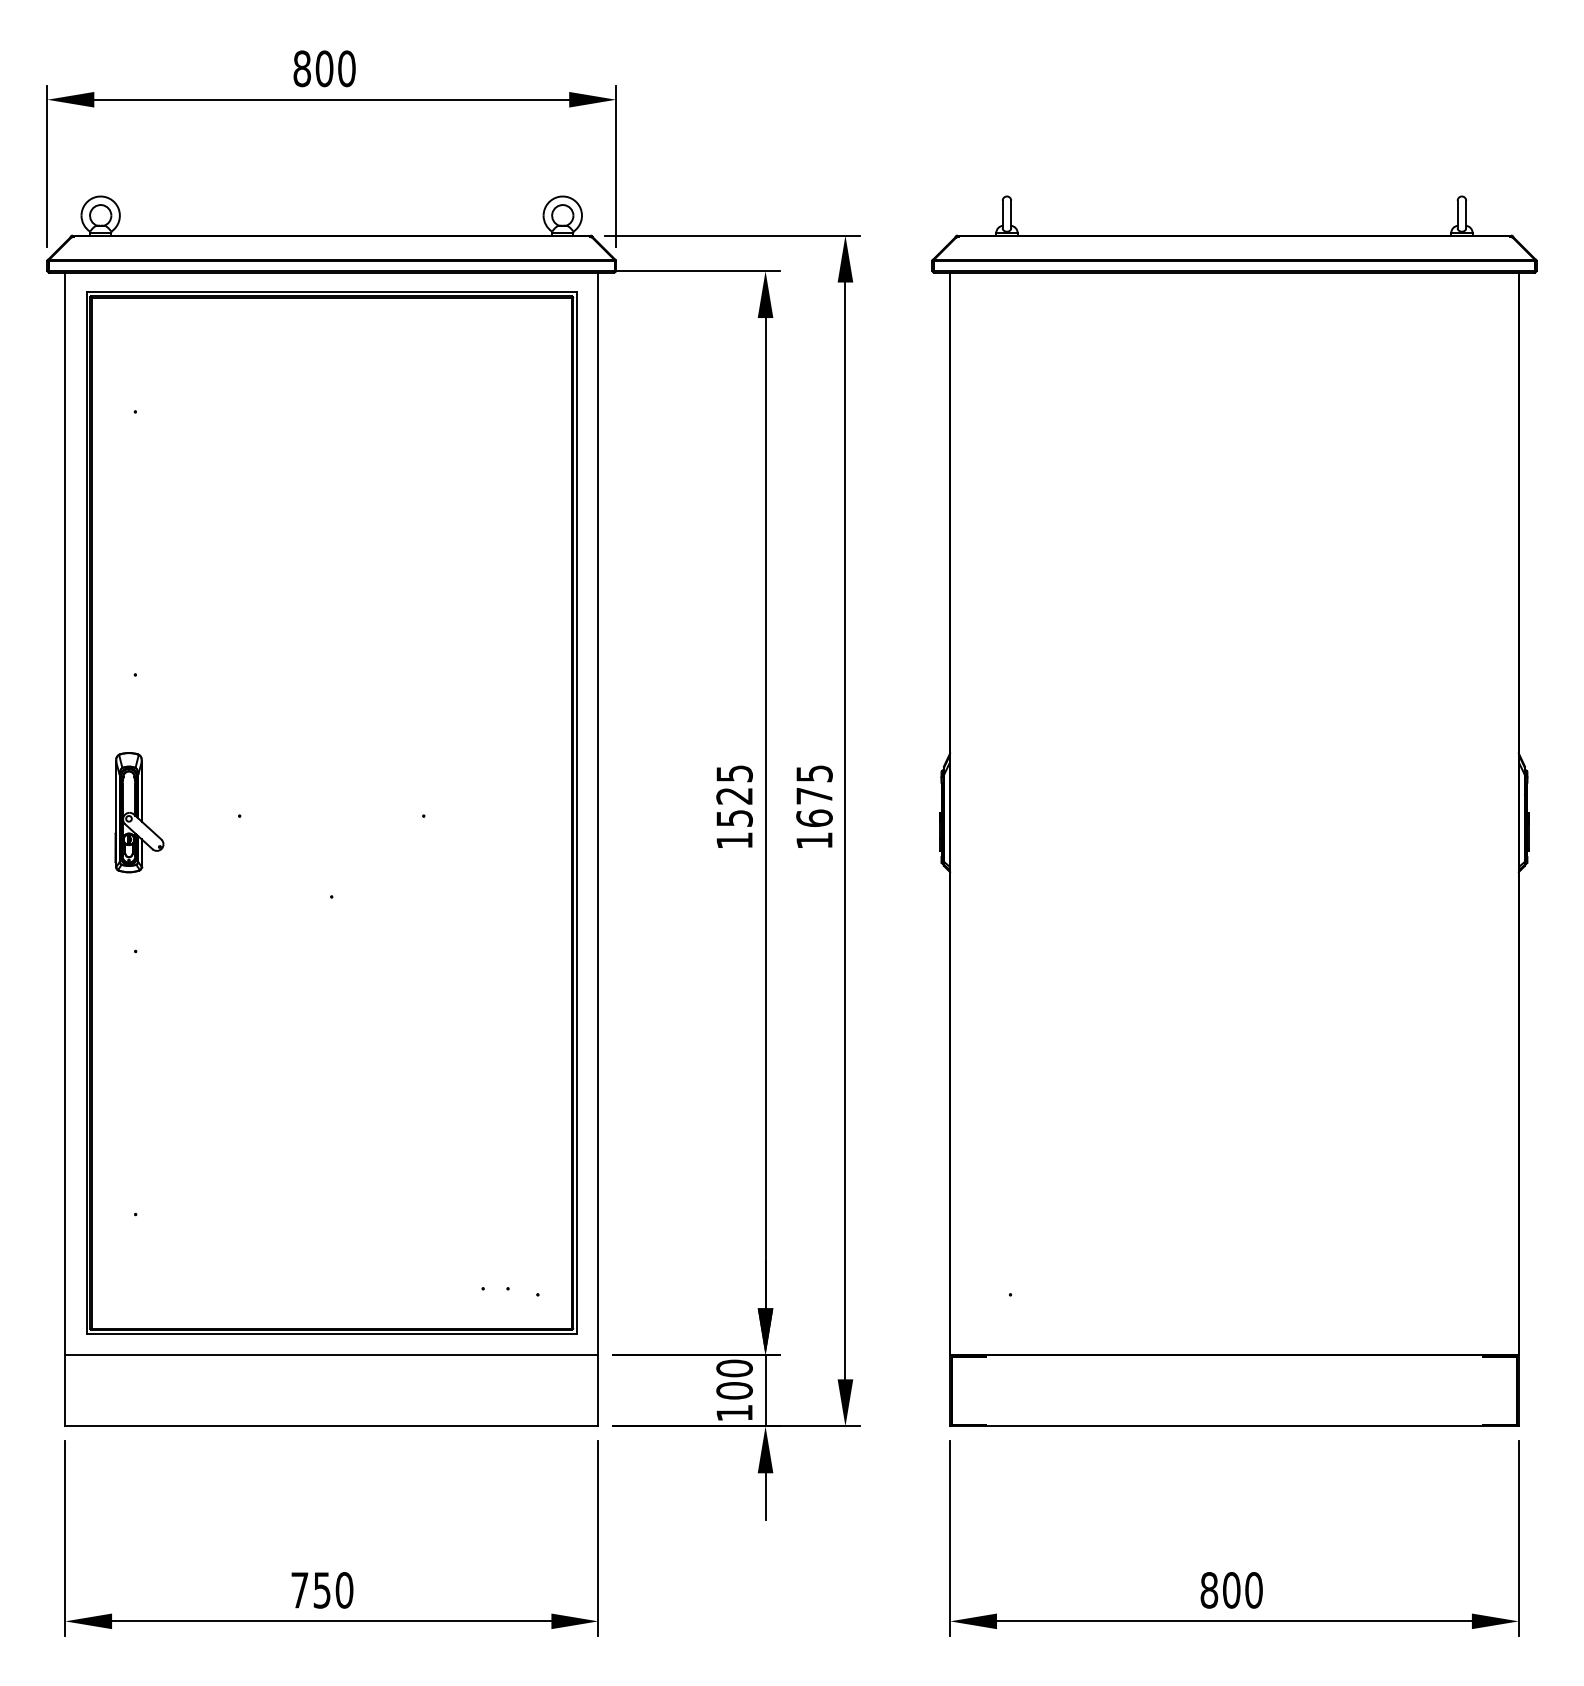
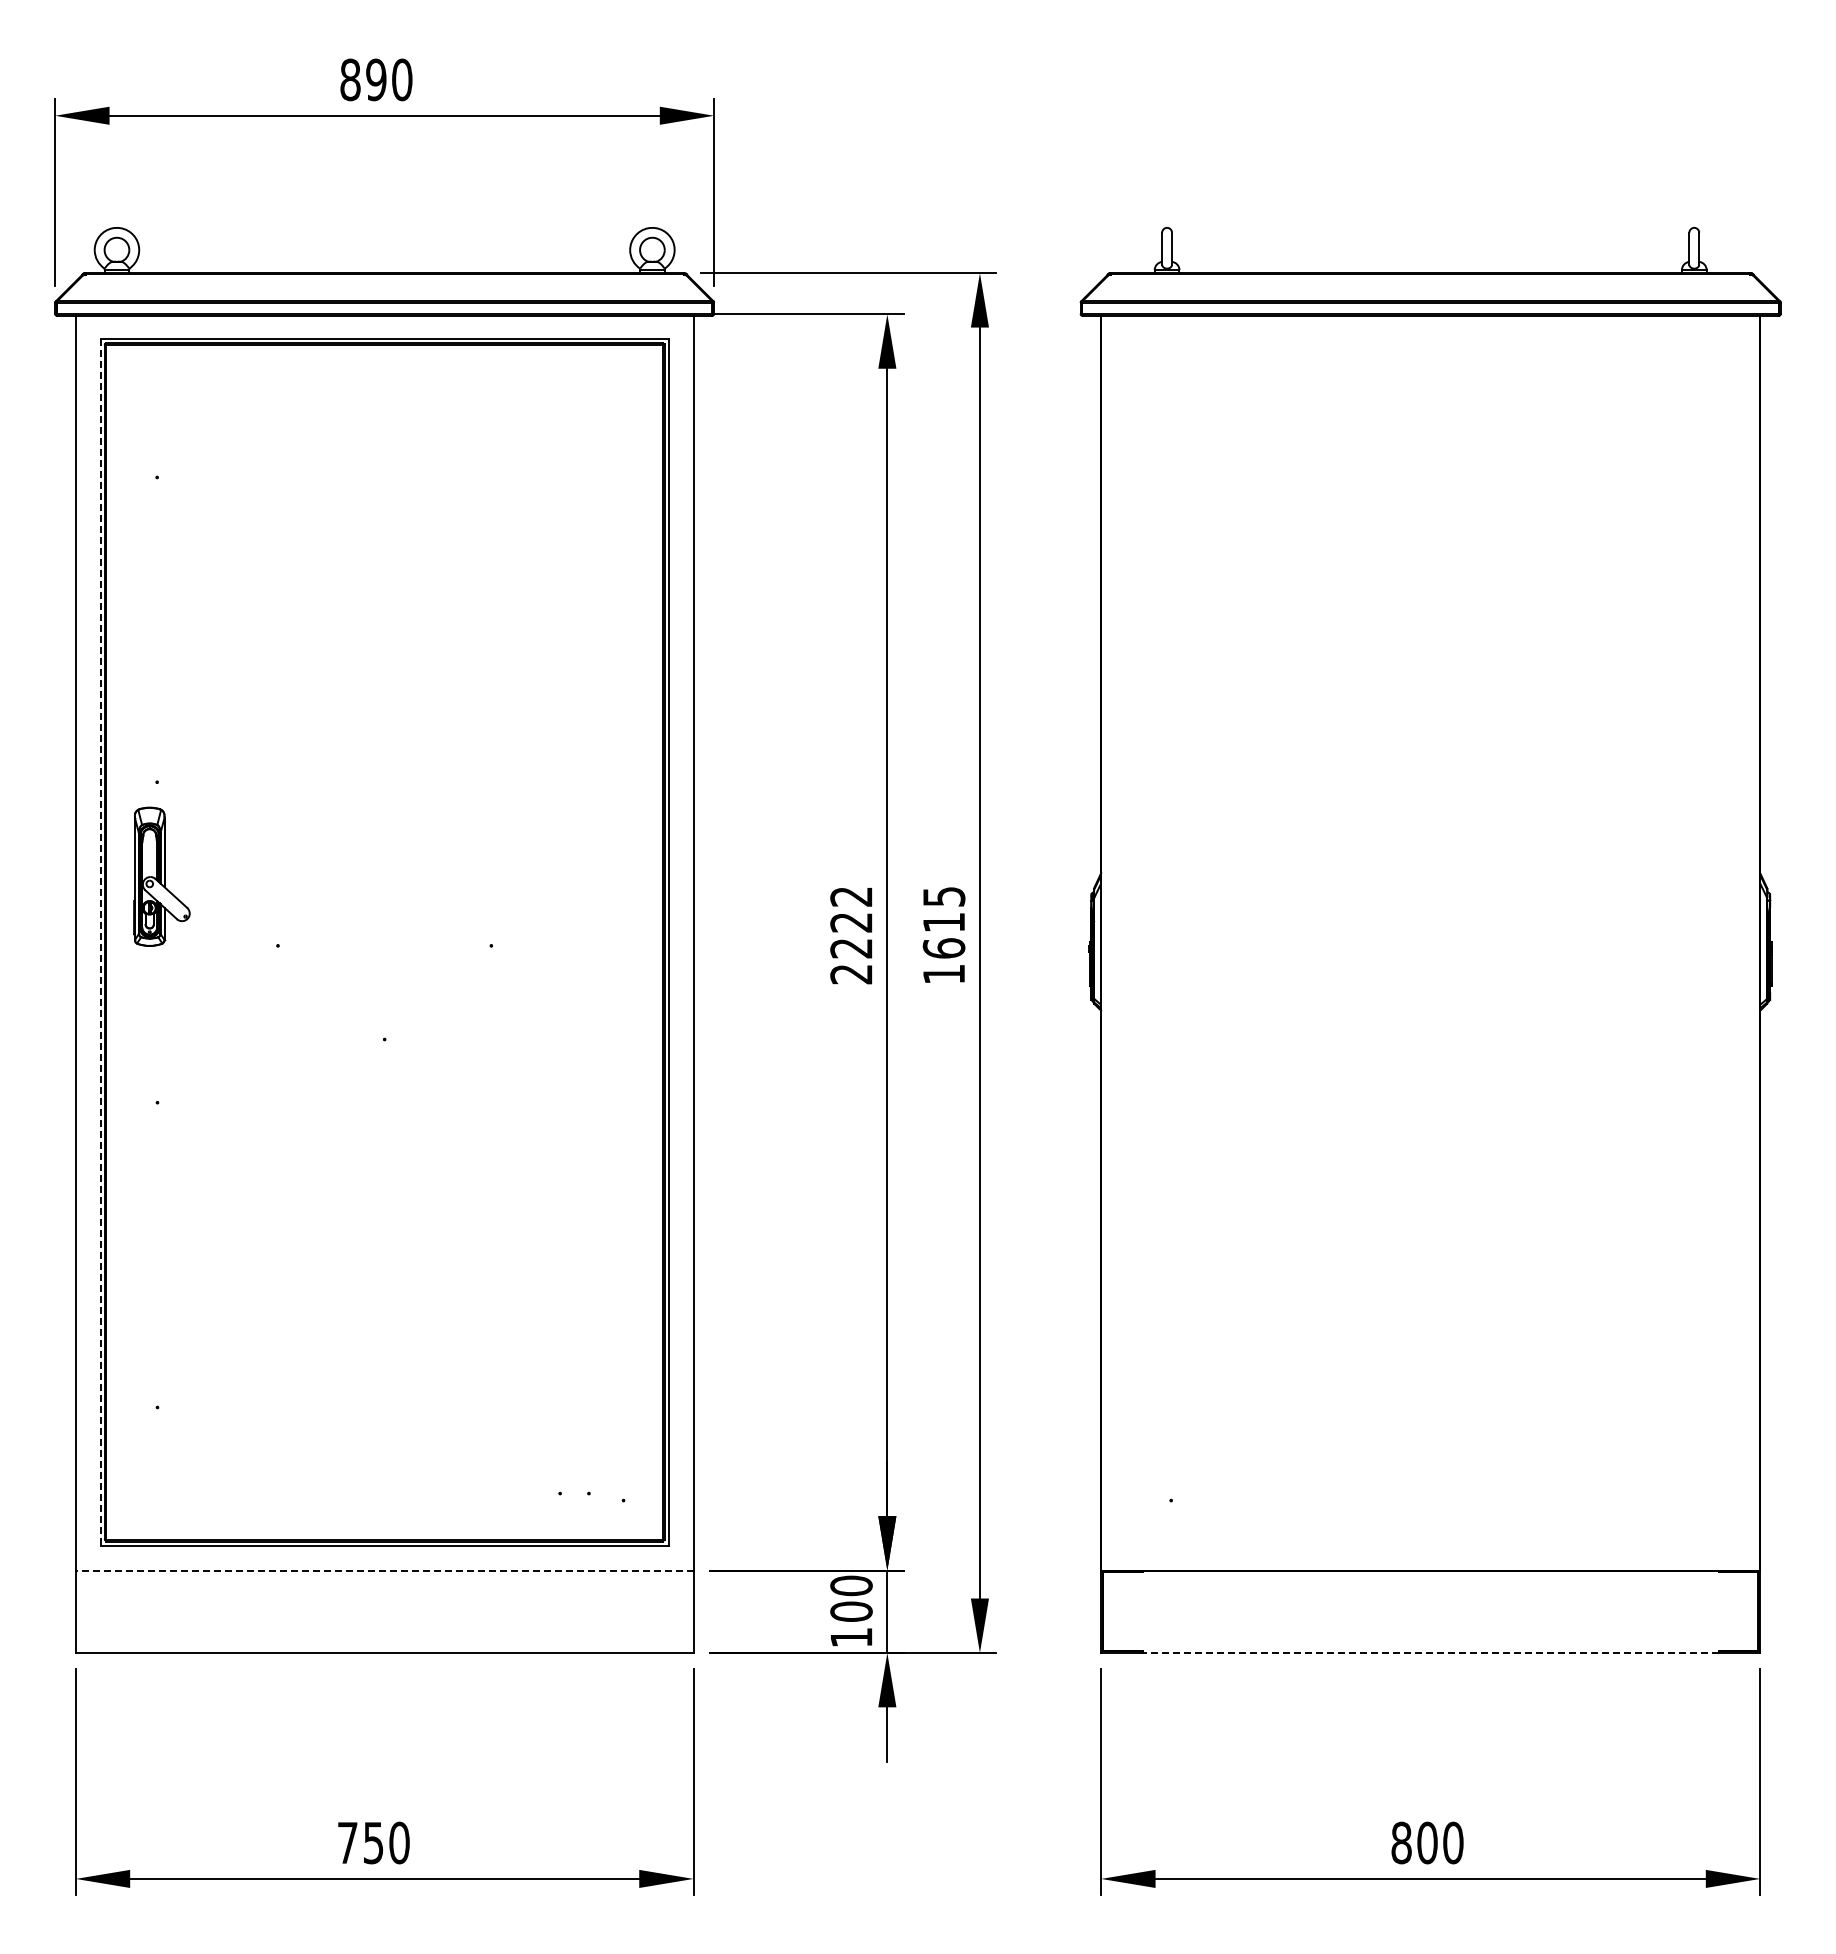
text: (324, 68) -> (376, 79), 800 -> 890
text: (814, 795) -> (943, 922), 1675 -> 1615
text: (734, 807) -> (851, 935), 1525 -> 2222
part: (139, 812) -> (161, 876), moved
line: (86, 813) -> (100, 942), solid -> dashed
line: (331, 1355) -> (384, 1570), solid -> dashed
line: (1234, 1425) -> (1430, 1652), solid -> dashed

